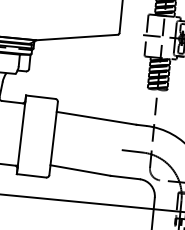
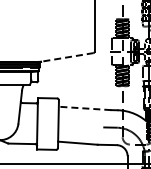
line: (77, 37) -> (67, 57), solid -> dashed
line: (95, 118) -> (84, 108), solid -> dashed

